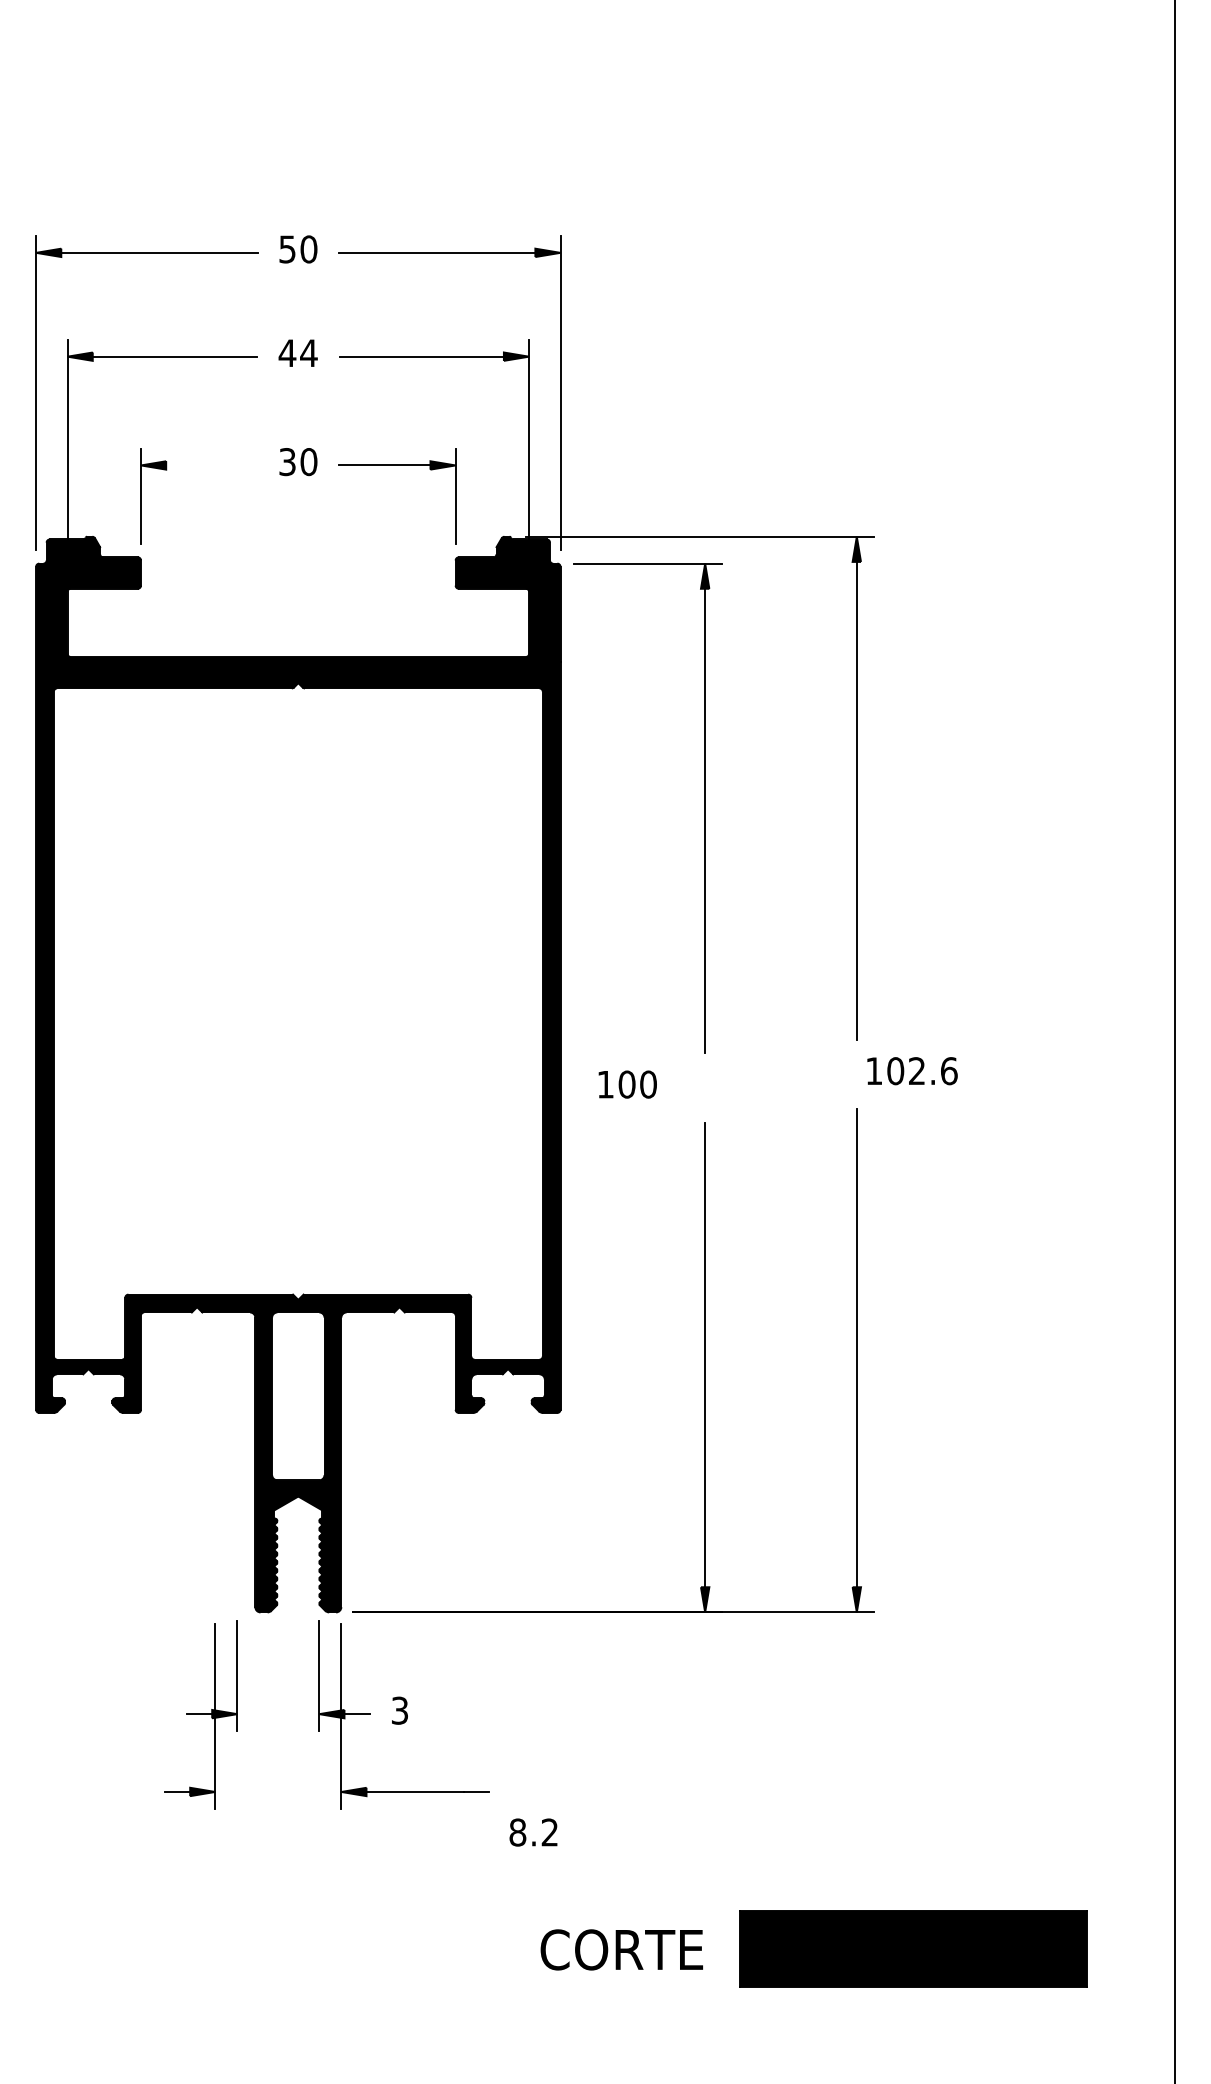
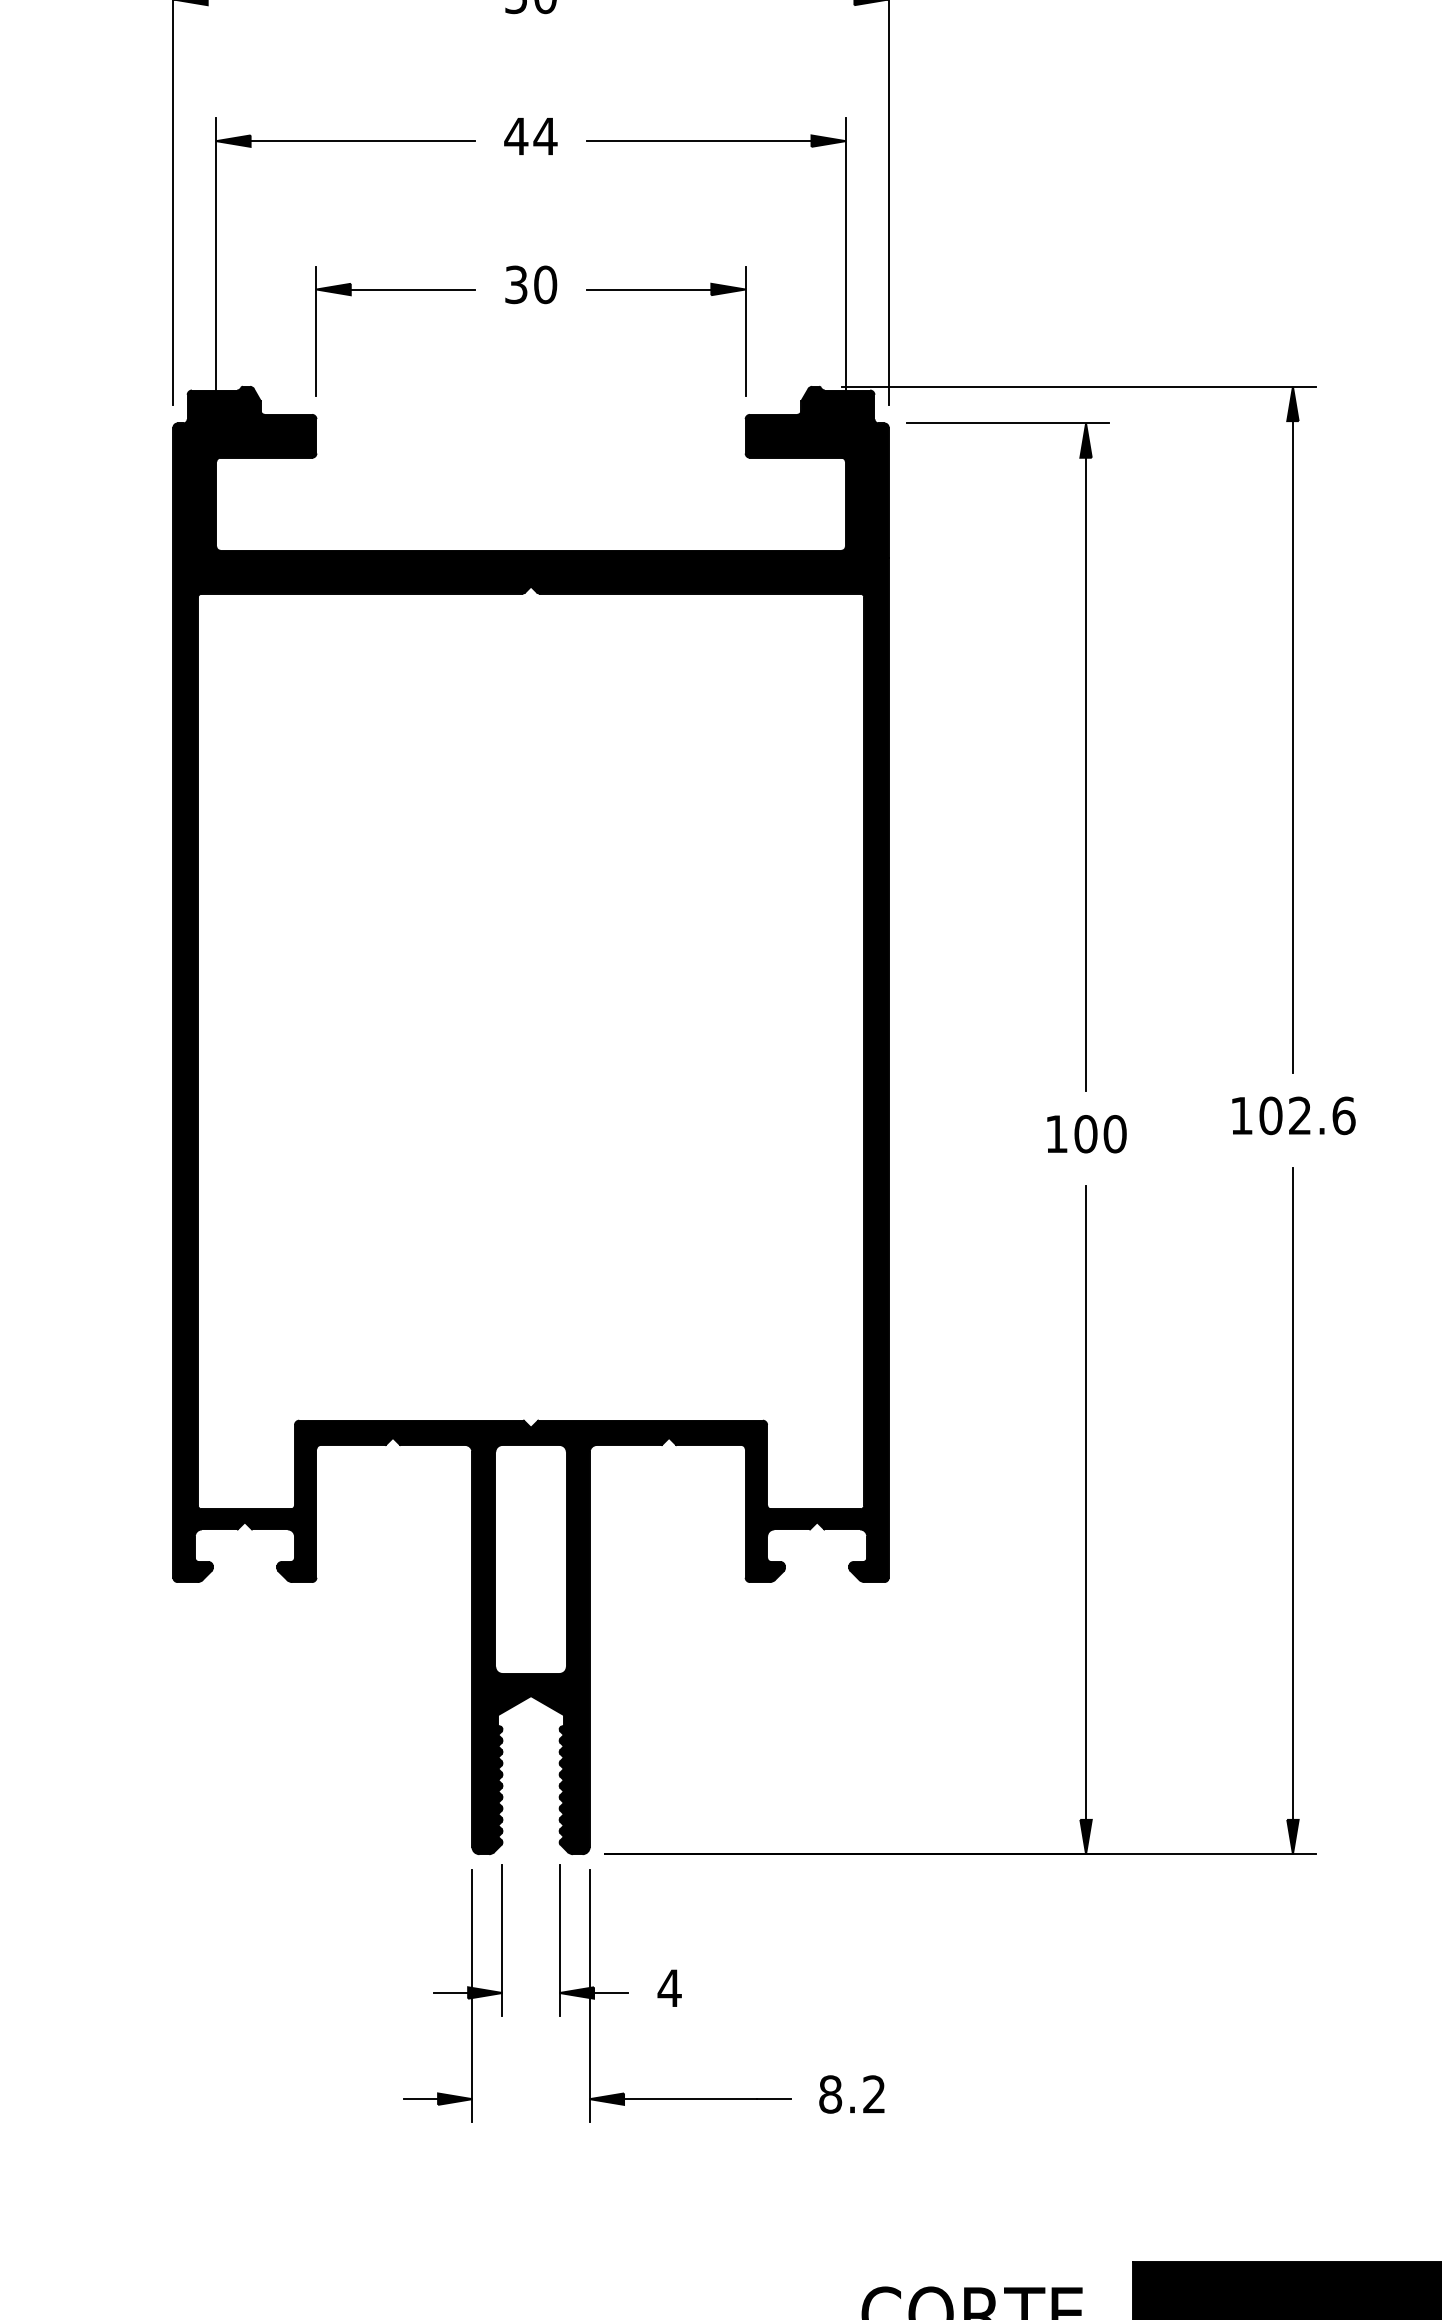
line: (211, 465) -> (412, 289), added
text: (912, 1071) -> (1293, 1116), moved
text: (627, 1084) -> (1086, 1134), moved
text: (399, 1710) -> (669, 1988), 3 -> 4
part: (200, 1714) -> (452, 1993), moved
text: (533, 1832) -> (851, 2094), moved

